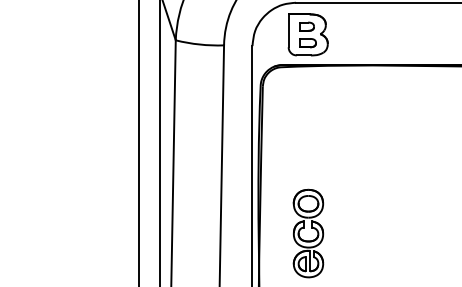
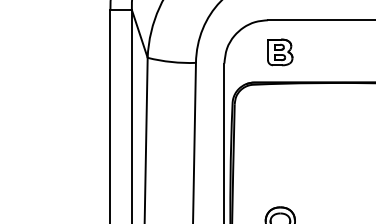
part: (308, 34) -> (280, 52), size x0.62

